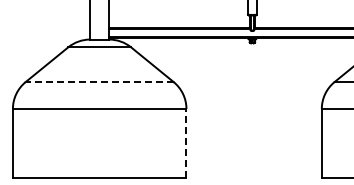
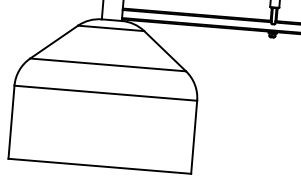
line: (99, 82) -> (107, 65), dashed -> solid
line: (186, 143) -> (194, 137), dashed -> solid

